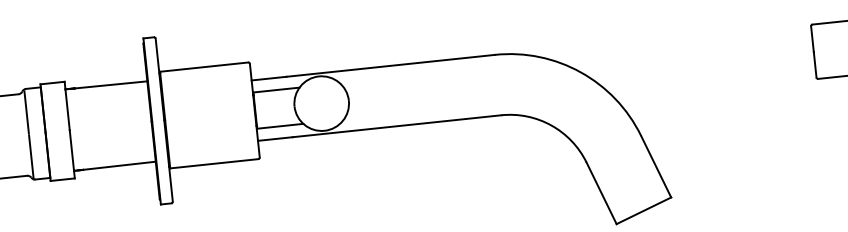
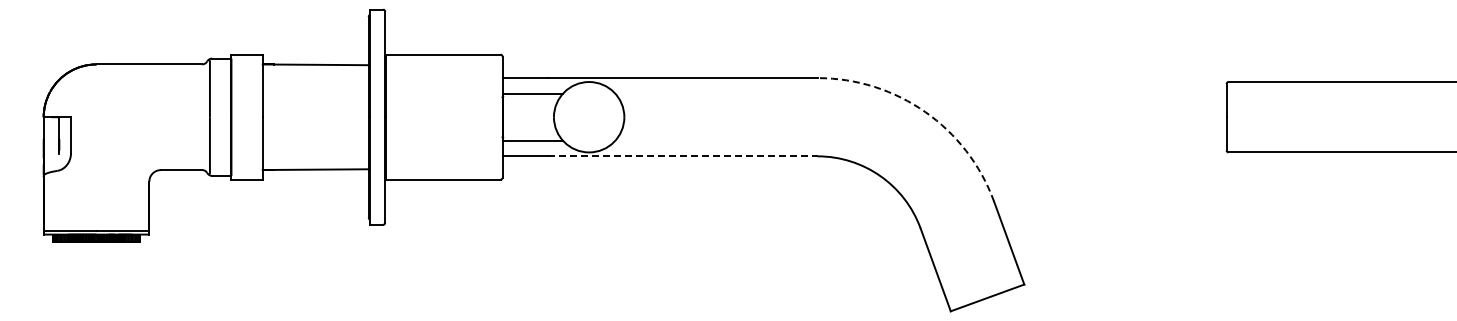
arc: (580, 72) -> (925, 112), solid -> dashed
line: (397, 126) -> (683, 156), solid -> dashed

